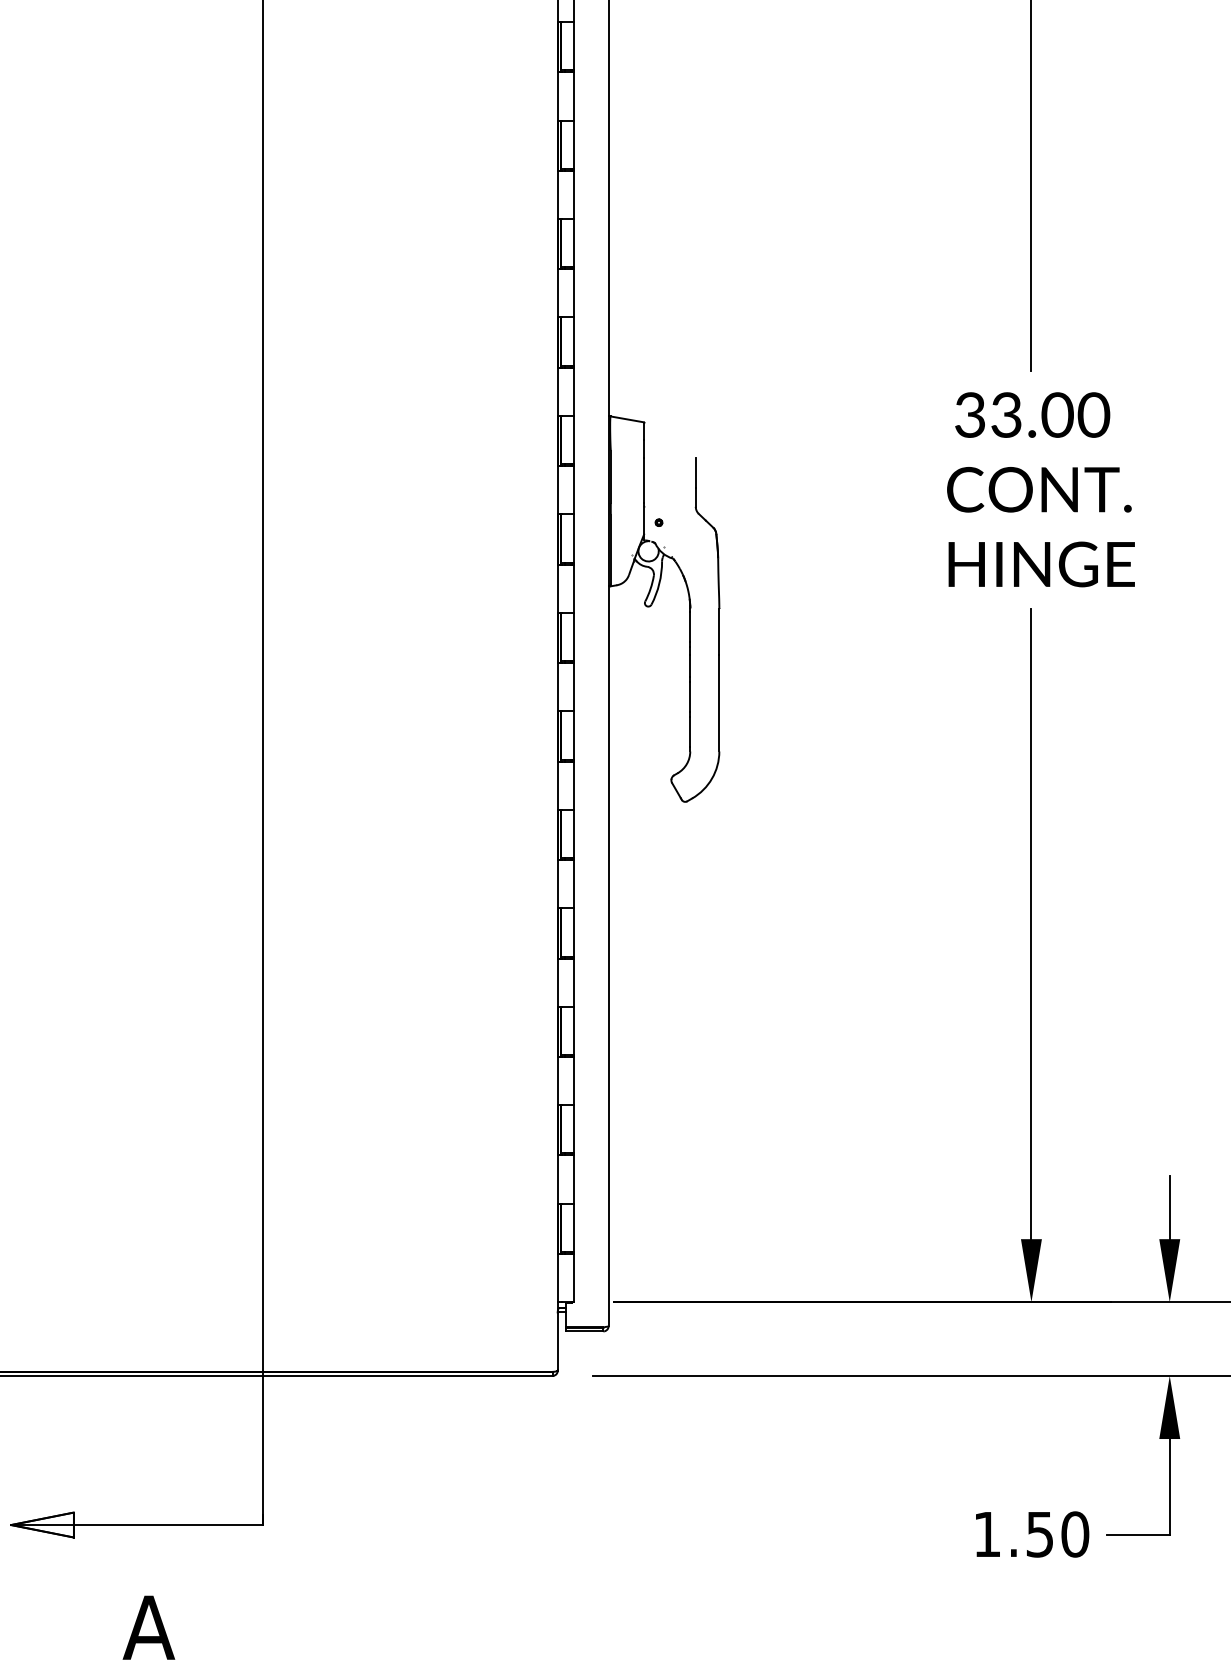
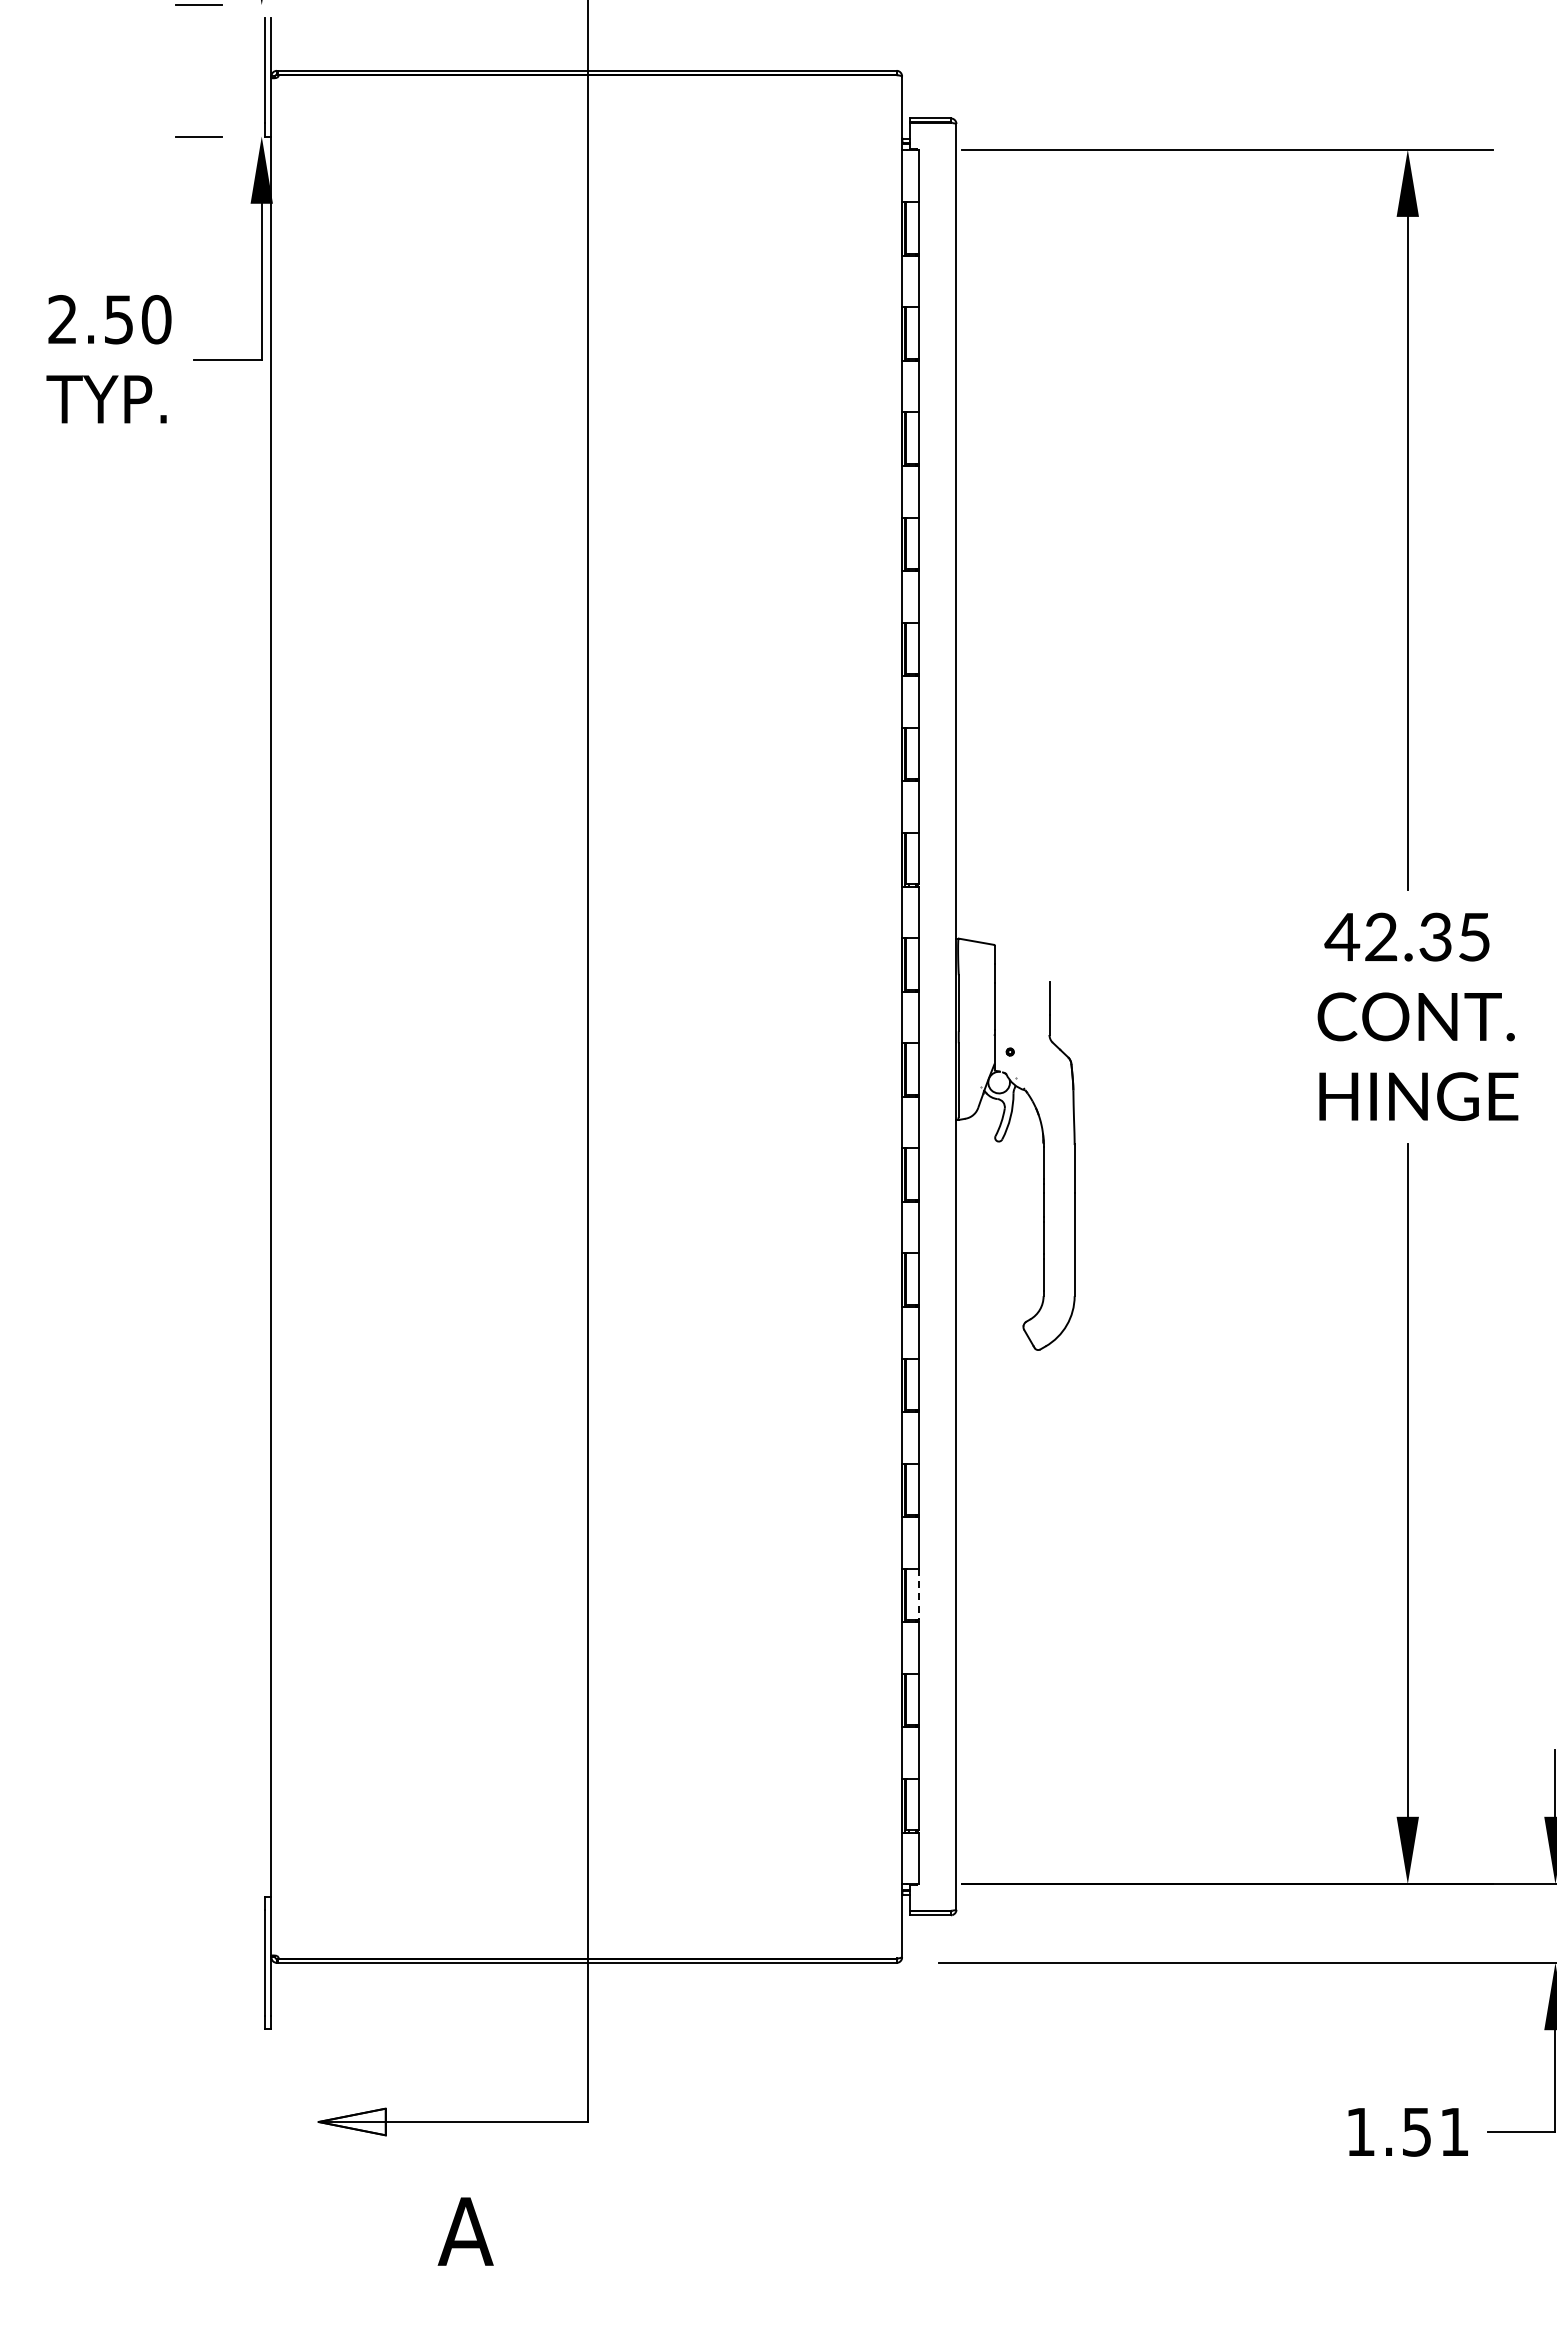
text: (1031, 414) -> (1407, 936), 33.00 -> 42.35
line: (573, 1030) -> (919, 1594), solid -> dashed
text: (1075, 1533) -> (1454, 2131), 1.50 -> 1.51

